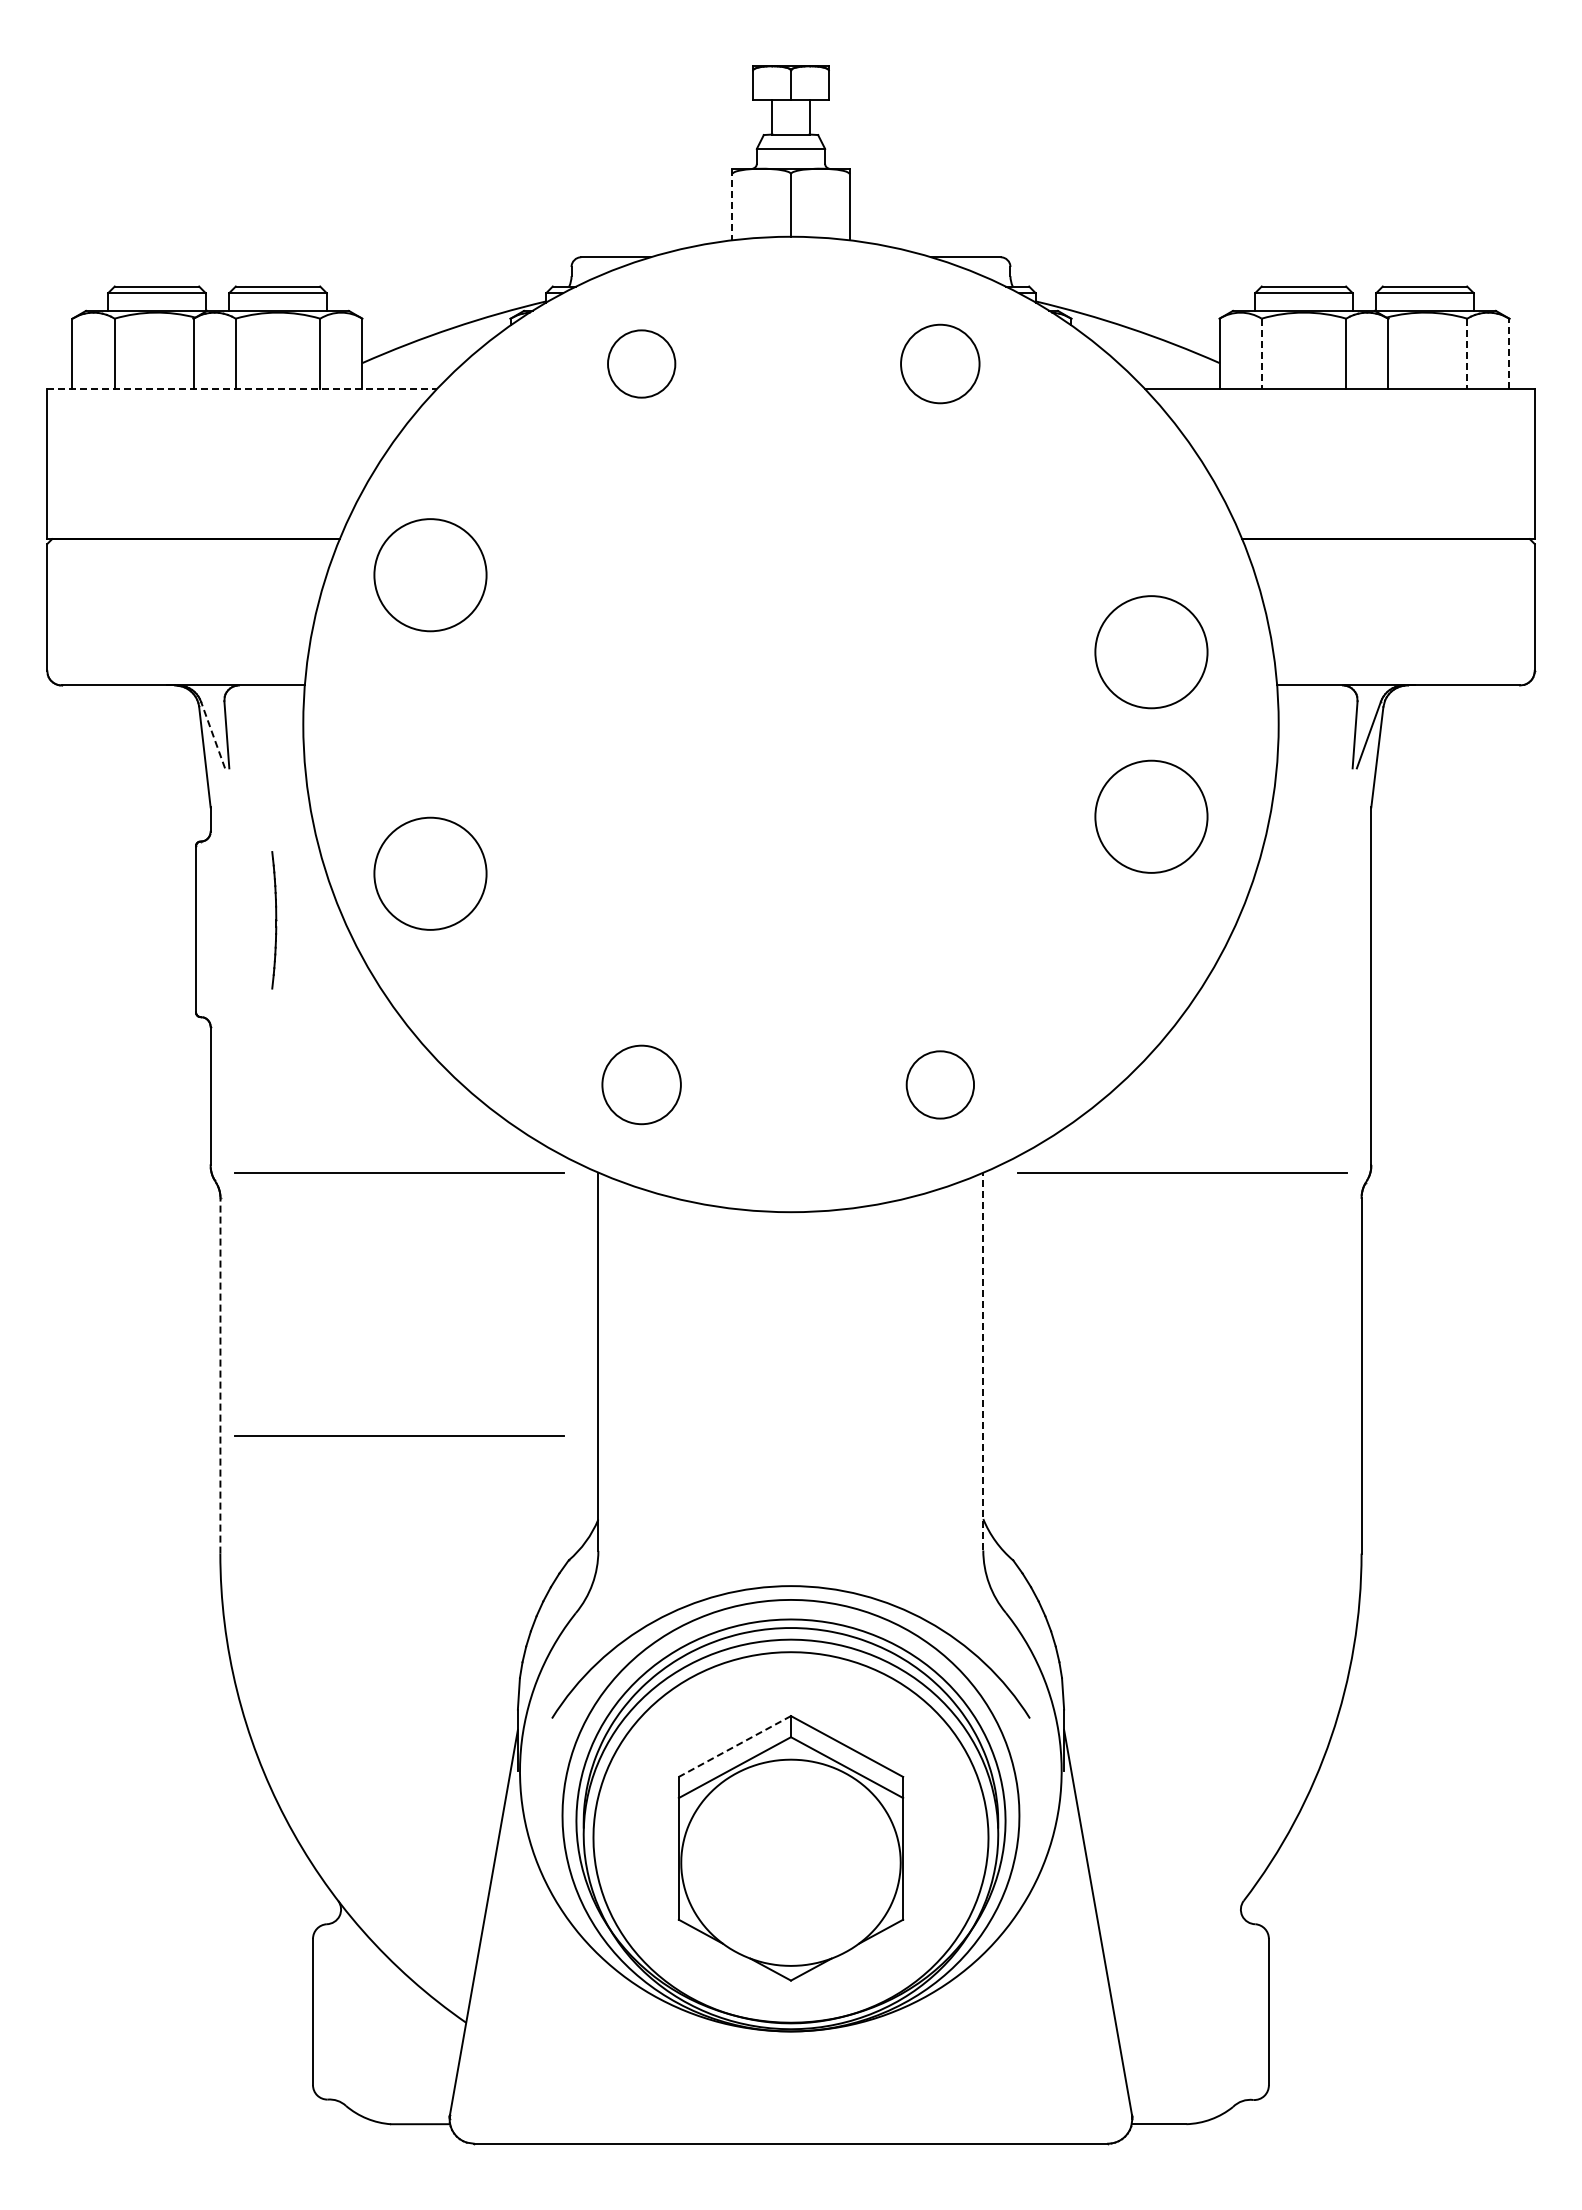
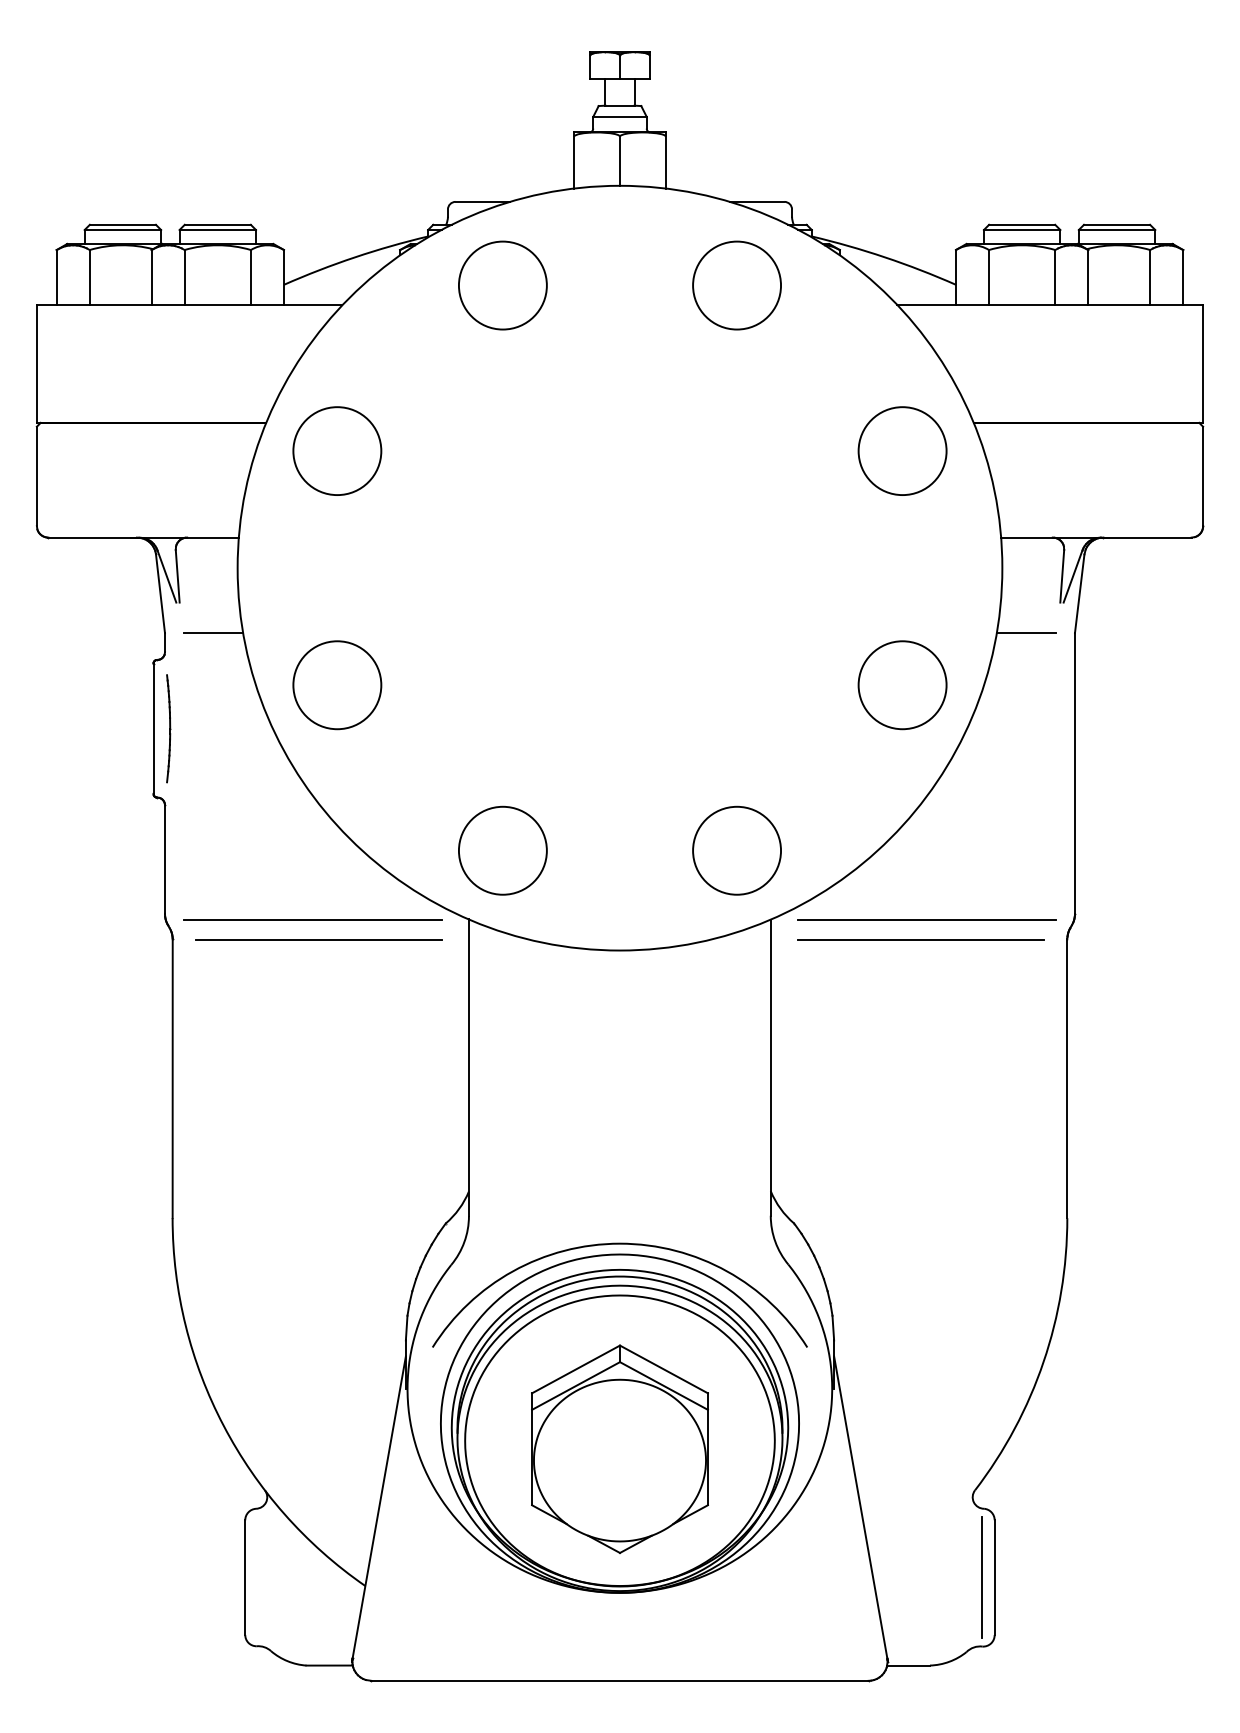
line: (732, 204) -> (574, 160), dashed -> solid
line: (1509, 353) -> (1183, 277), dashed -> solid
line: (1261, 354) -> (988, 278), dashed -> solid
line: (1467, 354) -> (1150, 278), dashed -> solid
circle: (641, 363) -> (502, 285), size x1.67
circle: (940, 363) -> (737, 285), size x1.43
line: (242, 388) -> (189, 304), dashed -> solid
circle: (1151, 652) -> (902, 451), moved
line: (213, 734) -> (167, 576), dashed -> solid
line: (272, 807) -> (213, 633), added
line: (1308, 807) -> (1025, 633), added
circle: (1151, 816) -> (902, 685), moved
part: (274, 920) -> (168, 728), moved
circle: (641, 1084) -> (502, 850), size x1.43
circle: (940, 1084) -> (737, 850), size x1.67
line: (406, 1198) -> (318, 939), added
line: (1174, 1198) -> (920, 939), added
line: (983, 1361) -> (770, 1067), dashed -> solid
line: (220, 1375) -> (172, 1078), dashed -> solid
line: (399, 1435) -> (313, 1125), removed
line: (734, 1746) -> (575, 1369), dashed -> solid
line: (1252, 2011) -> (981, 1577), added

